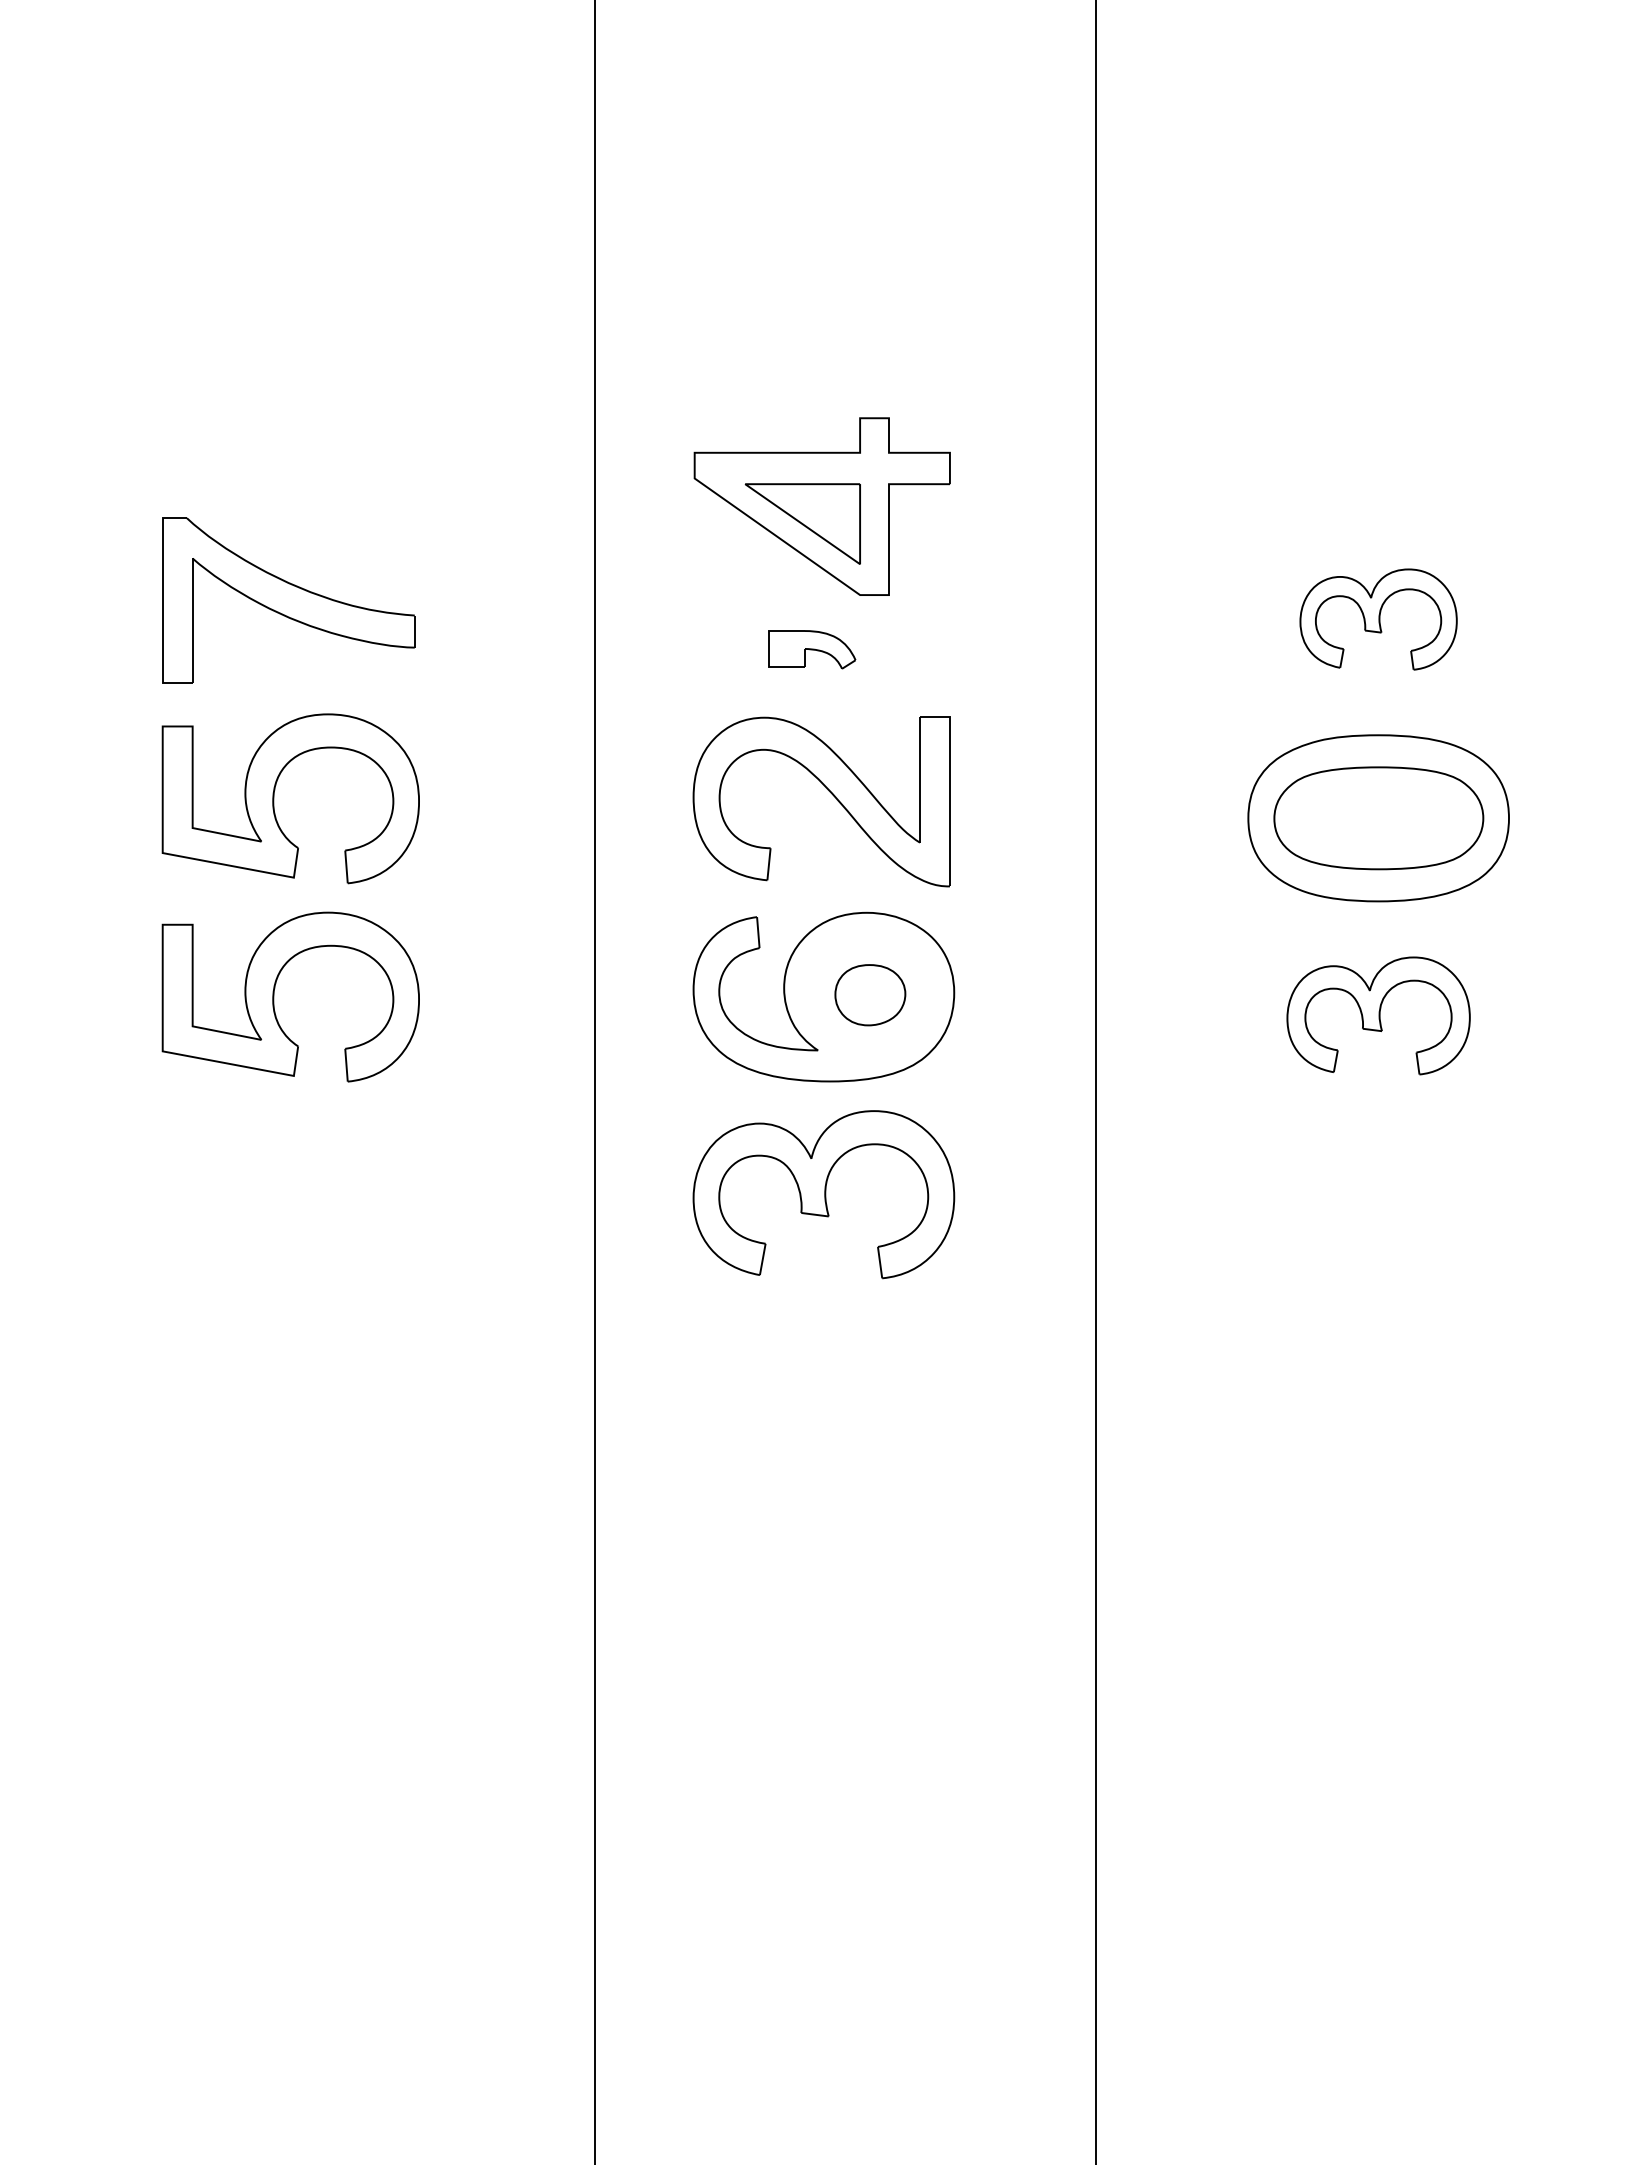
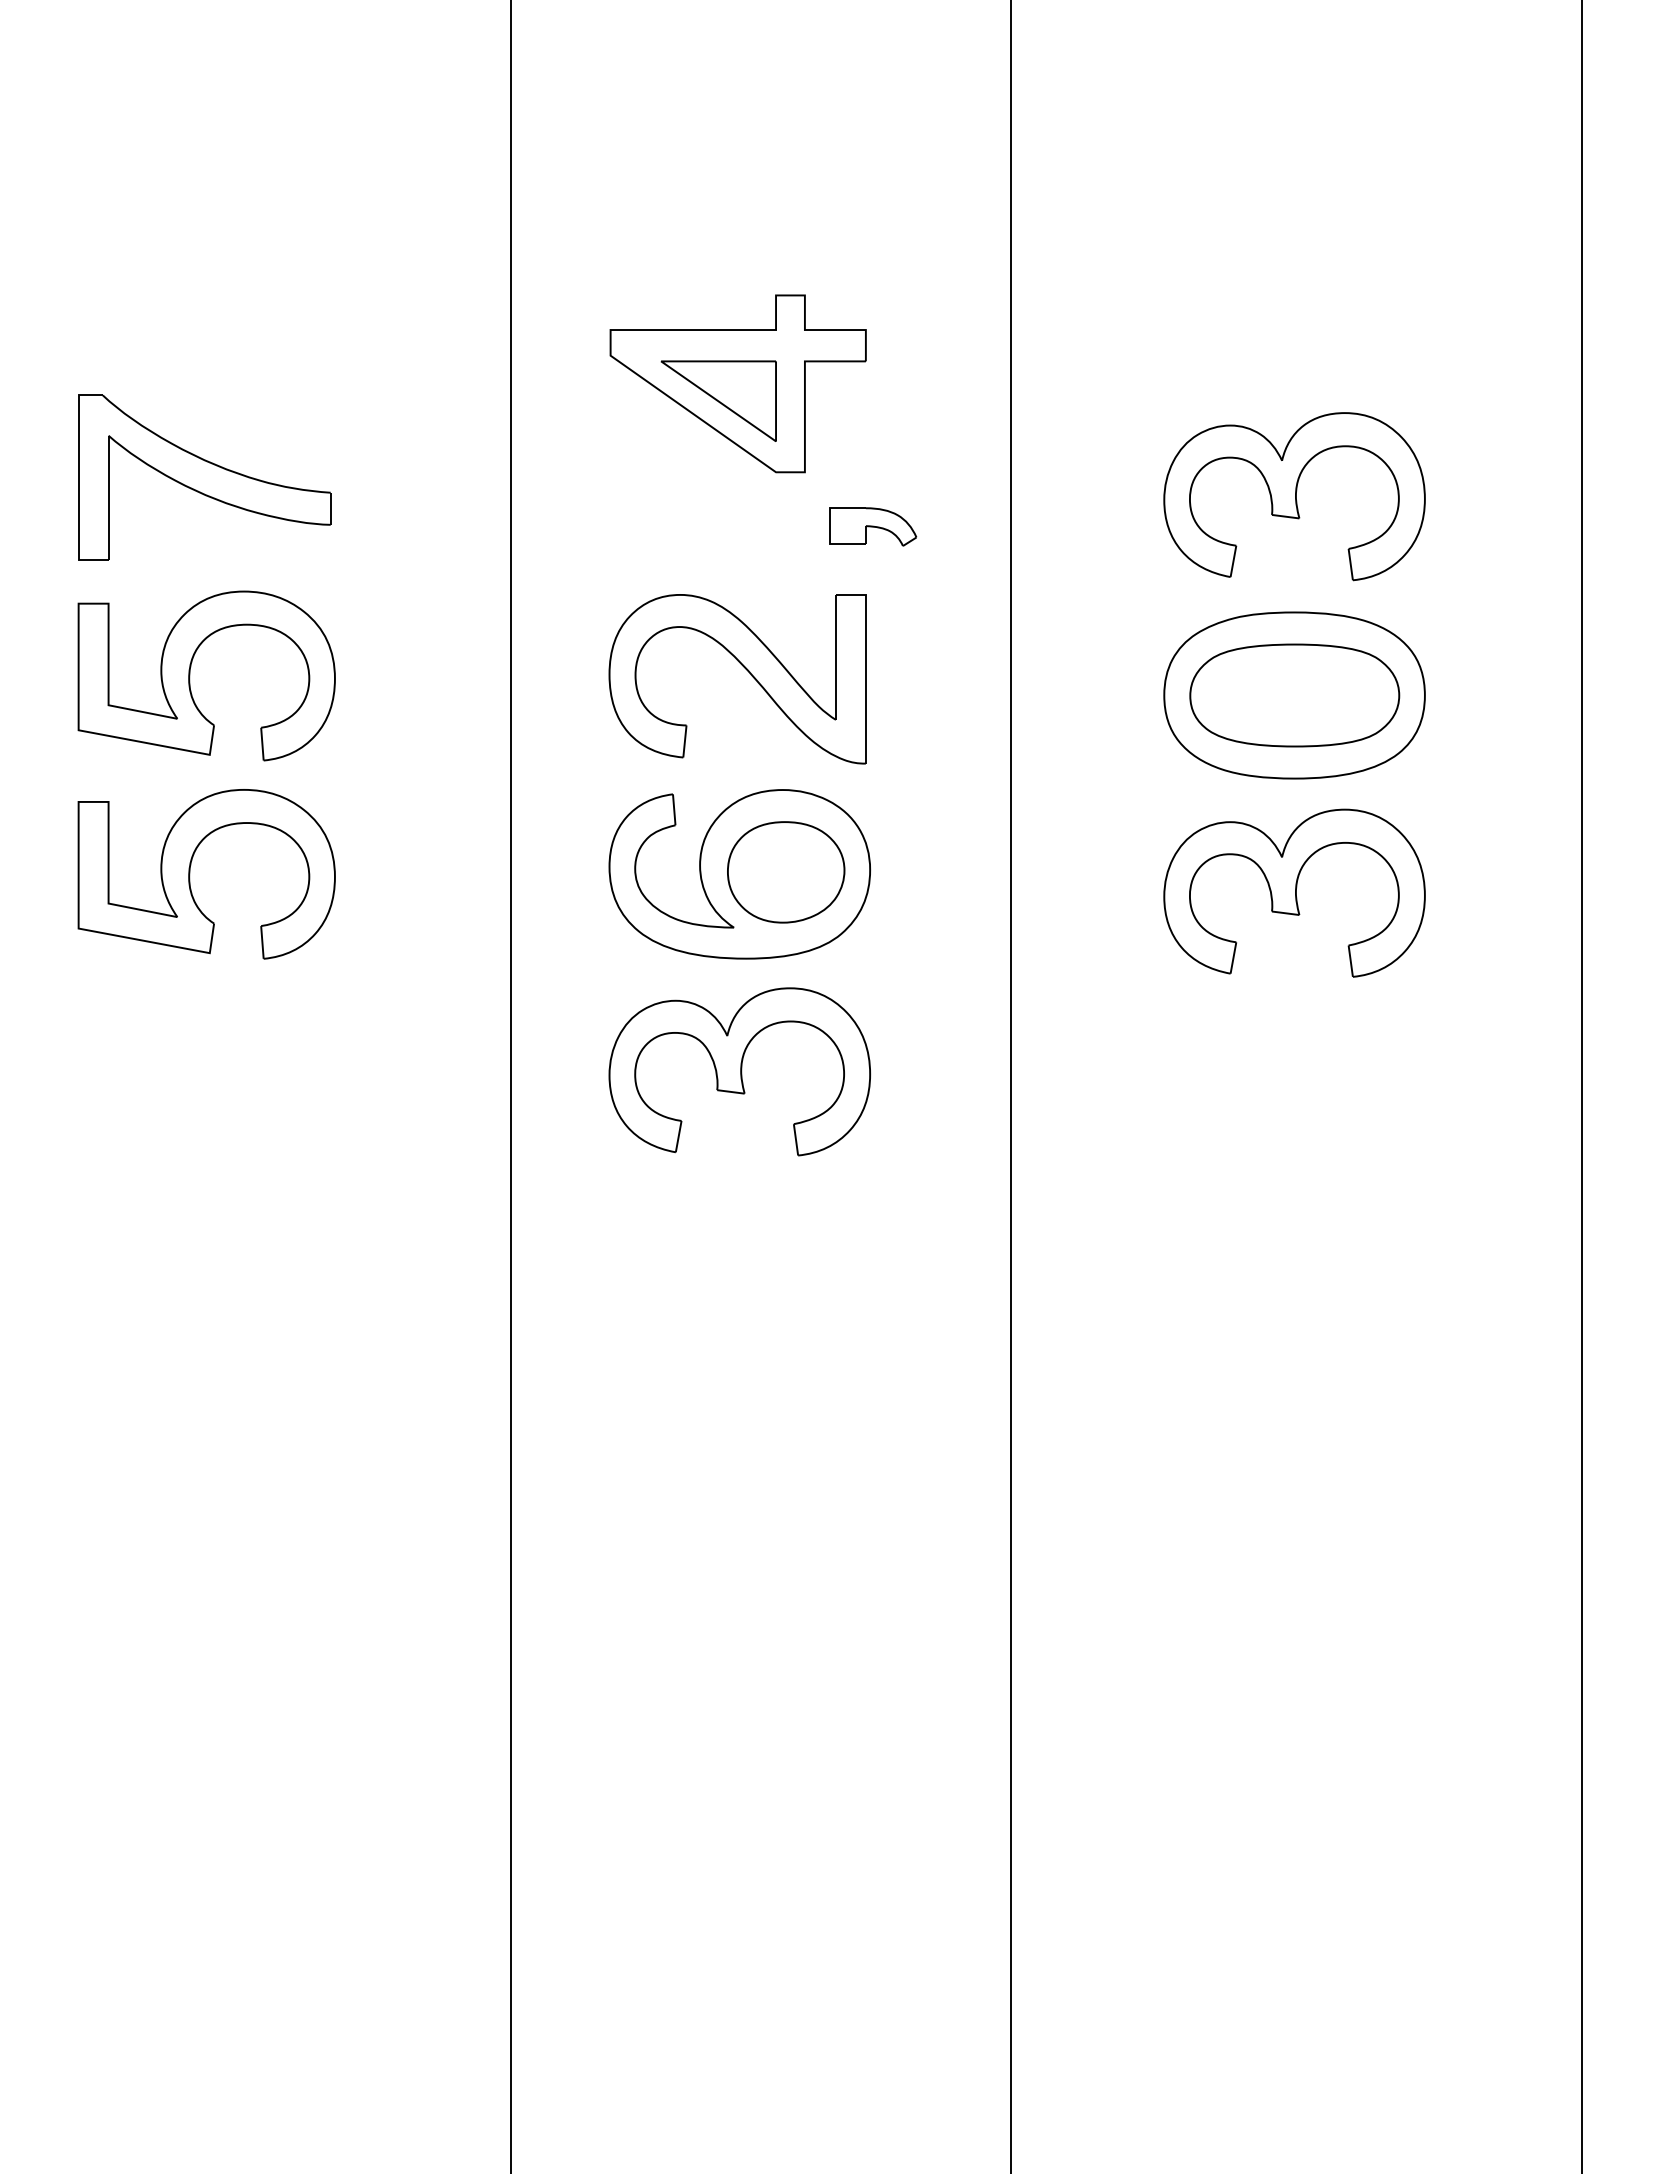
part: (1378, 619) -> (1294, 496), size x1.67
part: (812, 649) -> (873, 526), moved
part: (870, 995) -> (786, 872), size x1.67
part: (1378, 1015) -> (1294, 892), size x1.43

